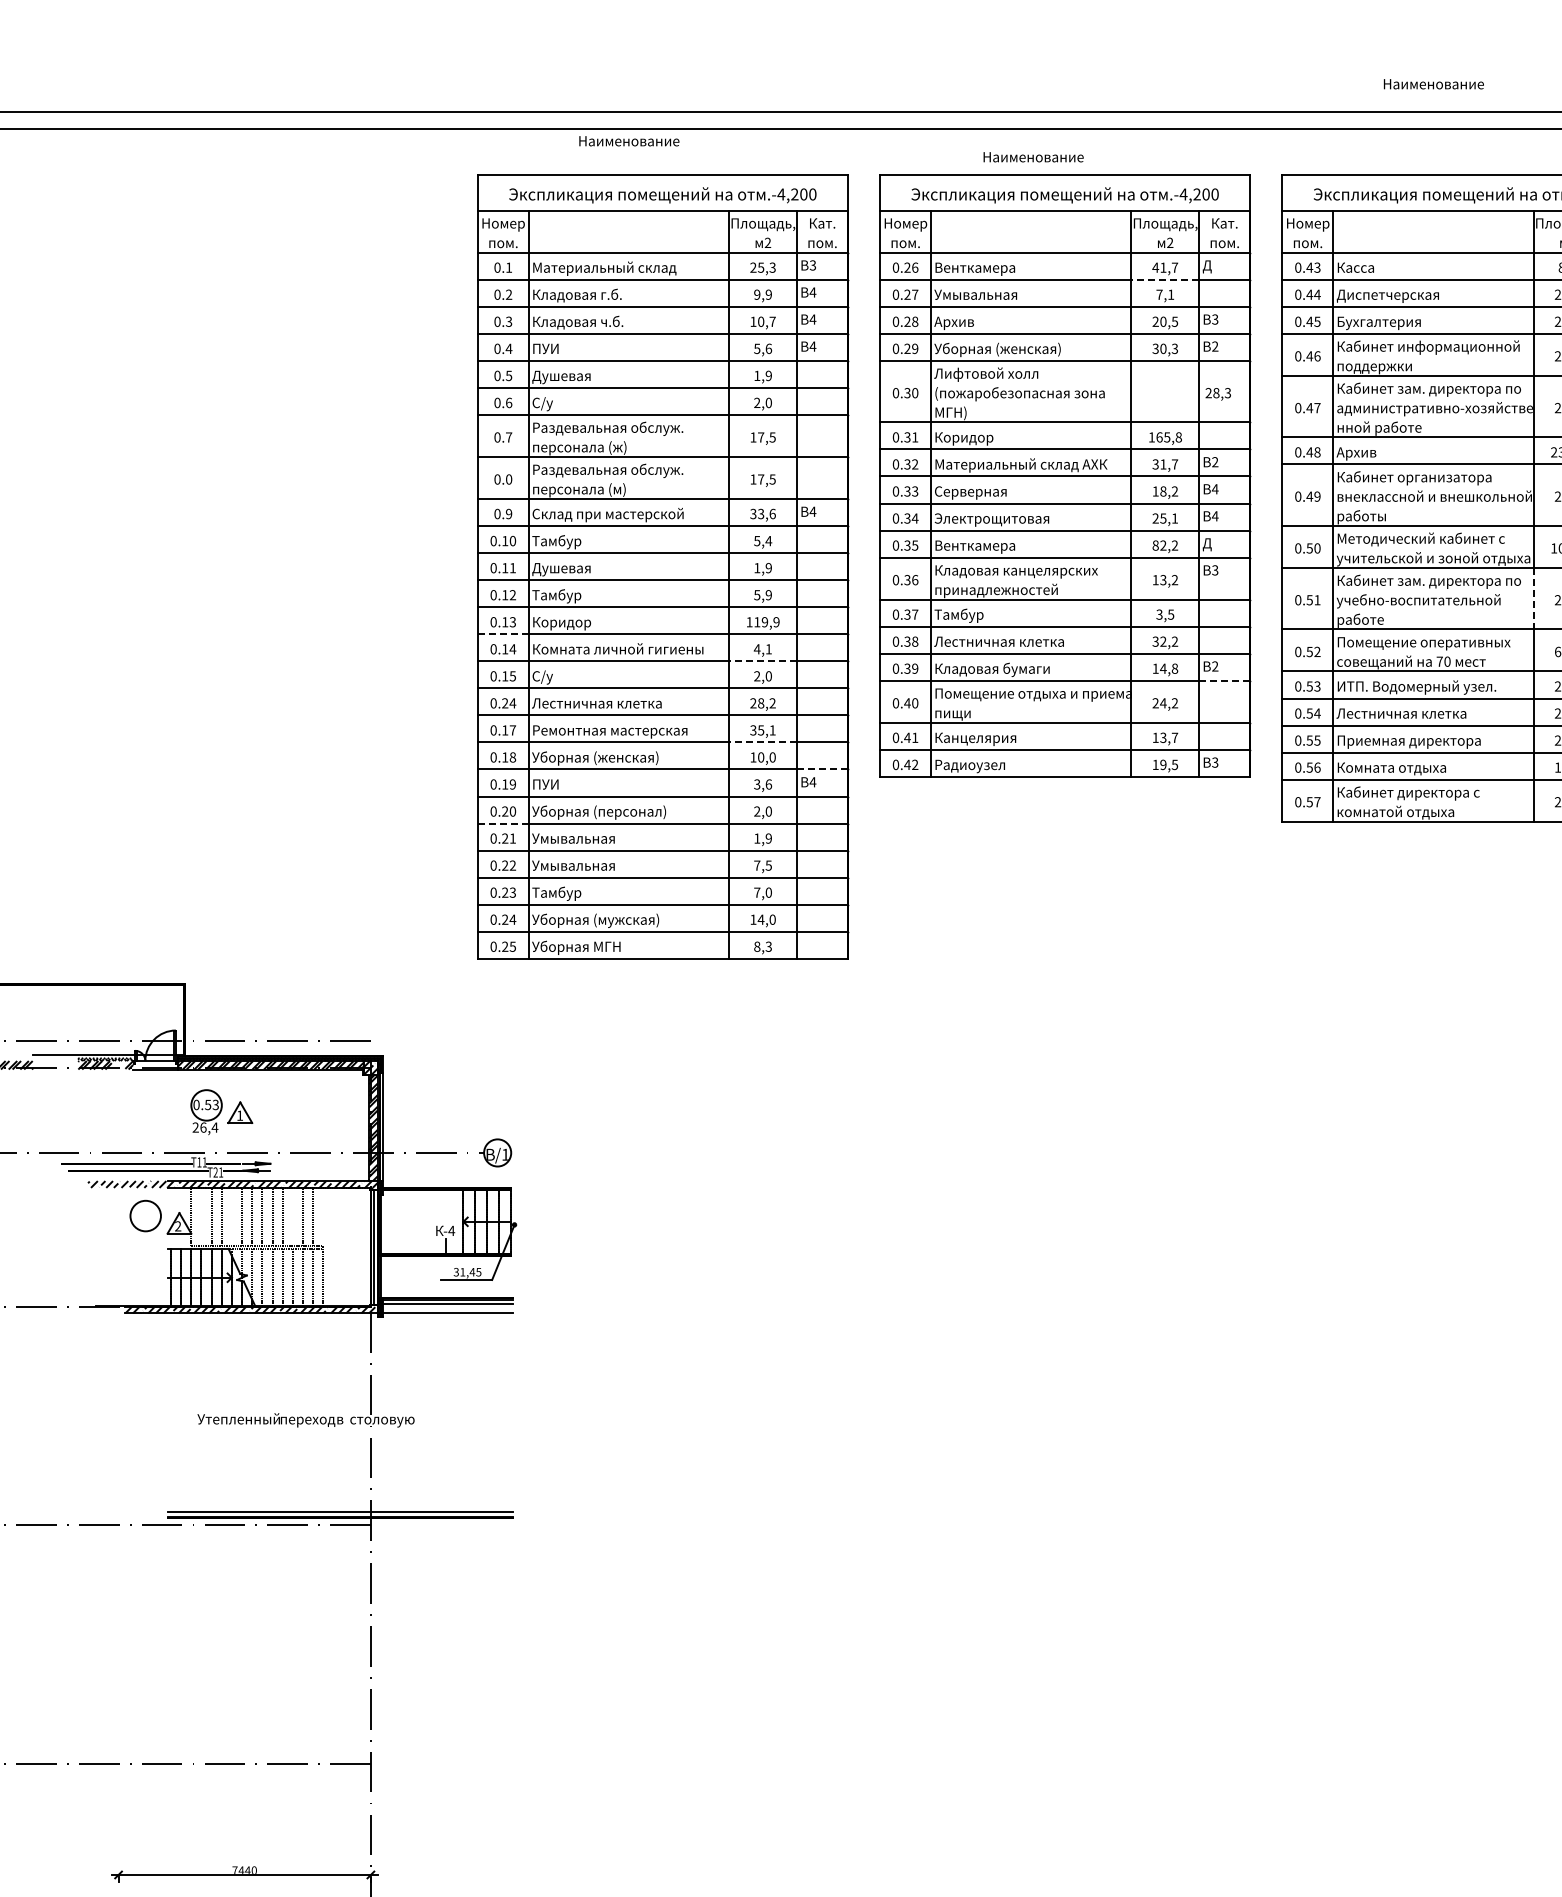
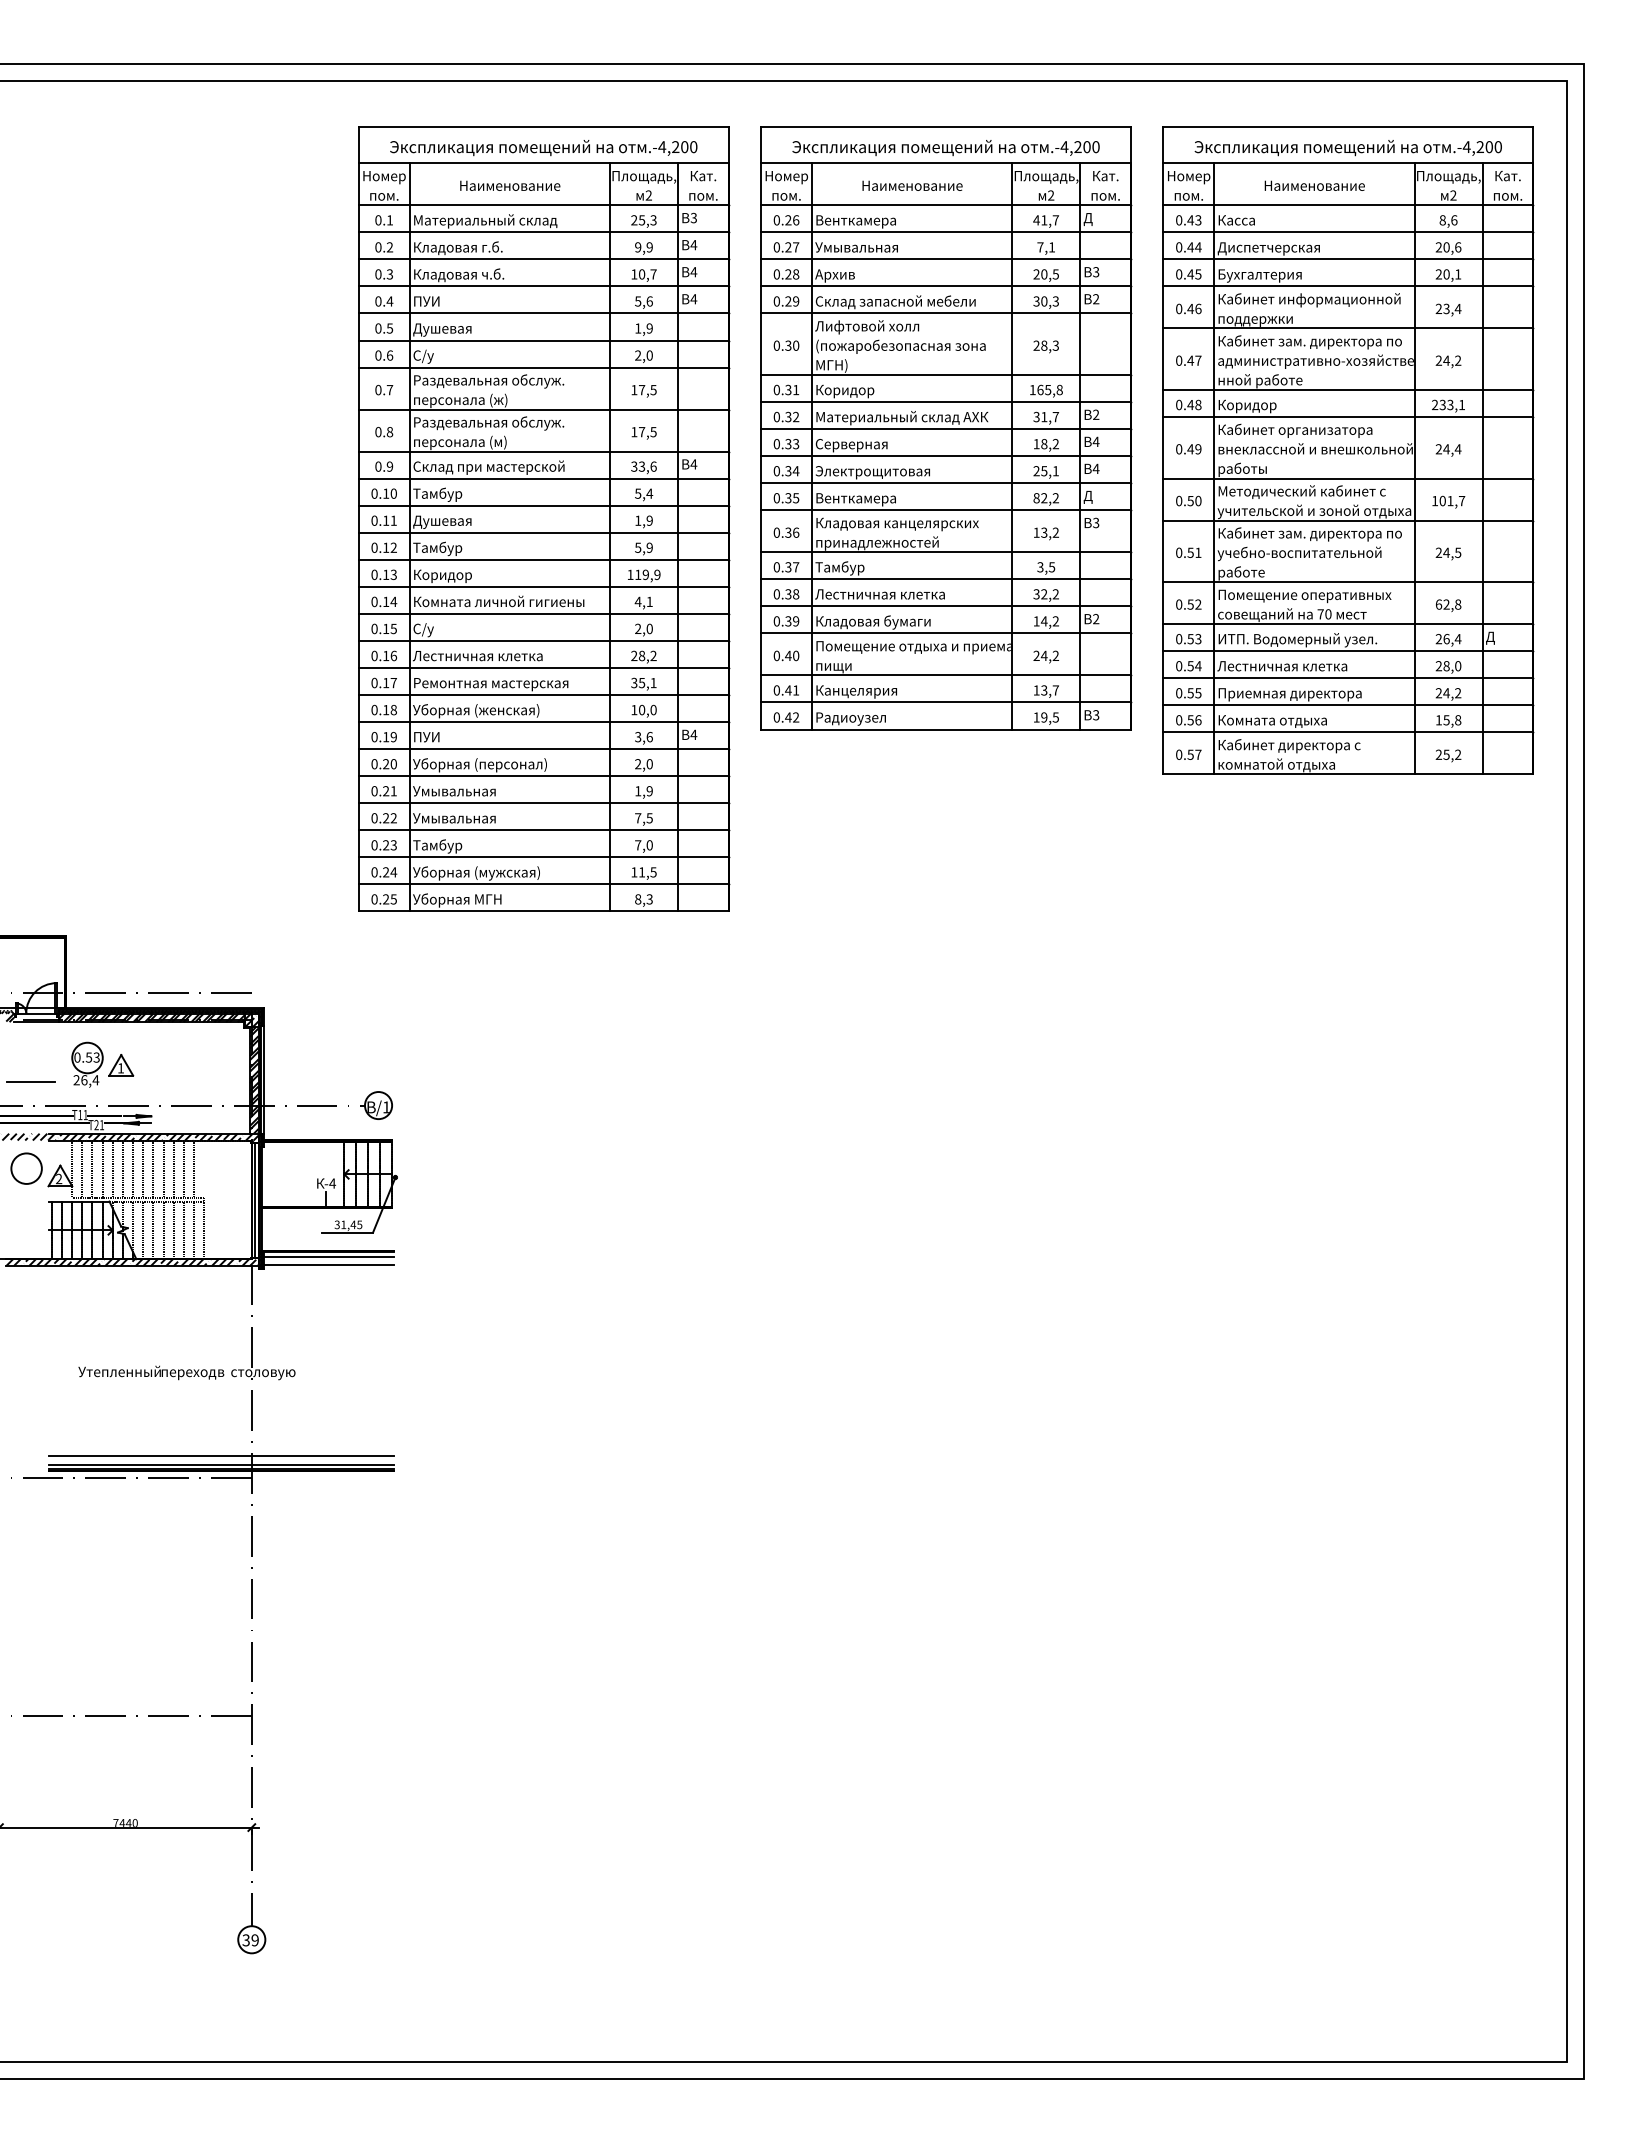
text: (1433, 83) -> (1314, 185), moved
text: (629, 140) -> (510, 185), moved
text: (1033, 156) -> (912, 185), moved
line: (1165, 279) -> (1046, 232), dashed -> solid
text: (1014, 349) -> (895, 302), Уборная (женская) -> Склад запасной мебели
text: (1217, 393) -> (1045, 346), moved
text: (1365, 453) -> (1246, 406), Архив -> Коридор
text: (508, 478) -> (389, 431), 0.0 -> 0.8
line: (1533, 598) -> (1414, 551), dashed -> solid
line: (502, 633) -> (383, 586), dashed -> solid
line: (763, 660) -> (644, 613), dashed -> solid
text: (1174, 668) -> (1055, 621), 14,8 -> 14,2
line: (1224, 680) -> (1105, 633), dashed -> solid
text: (509, 702) -> (390, 655), 0.24 -> 0.16
line: (763, 742) -> (644, 695), dashed -> solid
line: (821, 769) -> (702, 722), dashed -> solid
line: (502, 823) -> (383, 776), dashed -> solid
text: (766, 919) -> (647, 872), 14,0 -> 11,5
line: (149, 1129) -> (30, 1082), added
line: (201, 1216) -> (82, 1169), added
line: (231, 1216) -> (112, 1169), added
line: (292, 1216) -> (173, 1169), added
line: (340, 1503) -> (221, 1456), added

